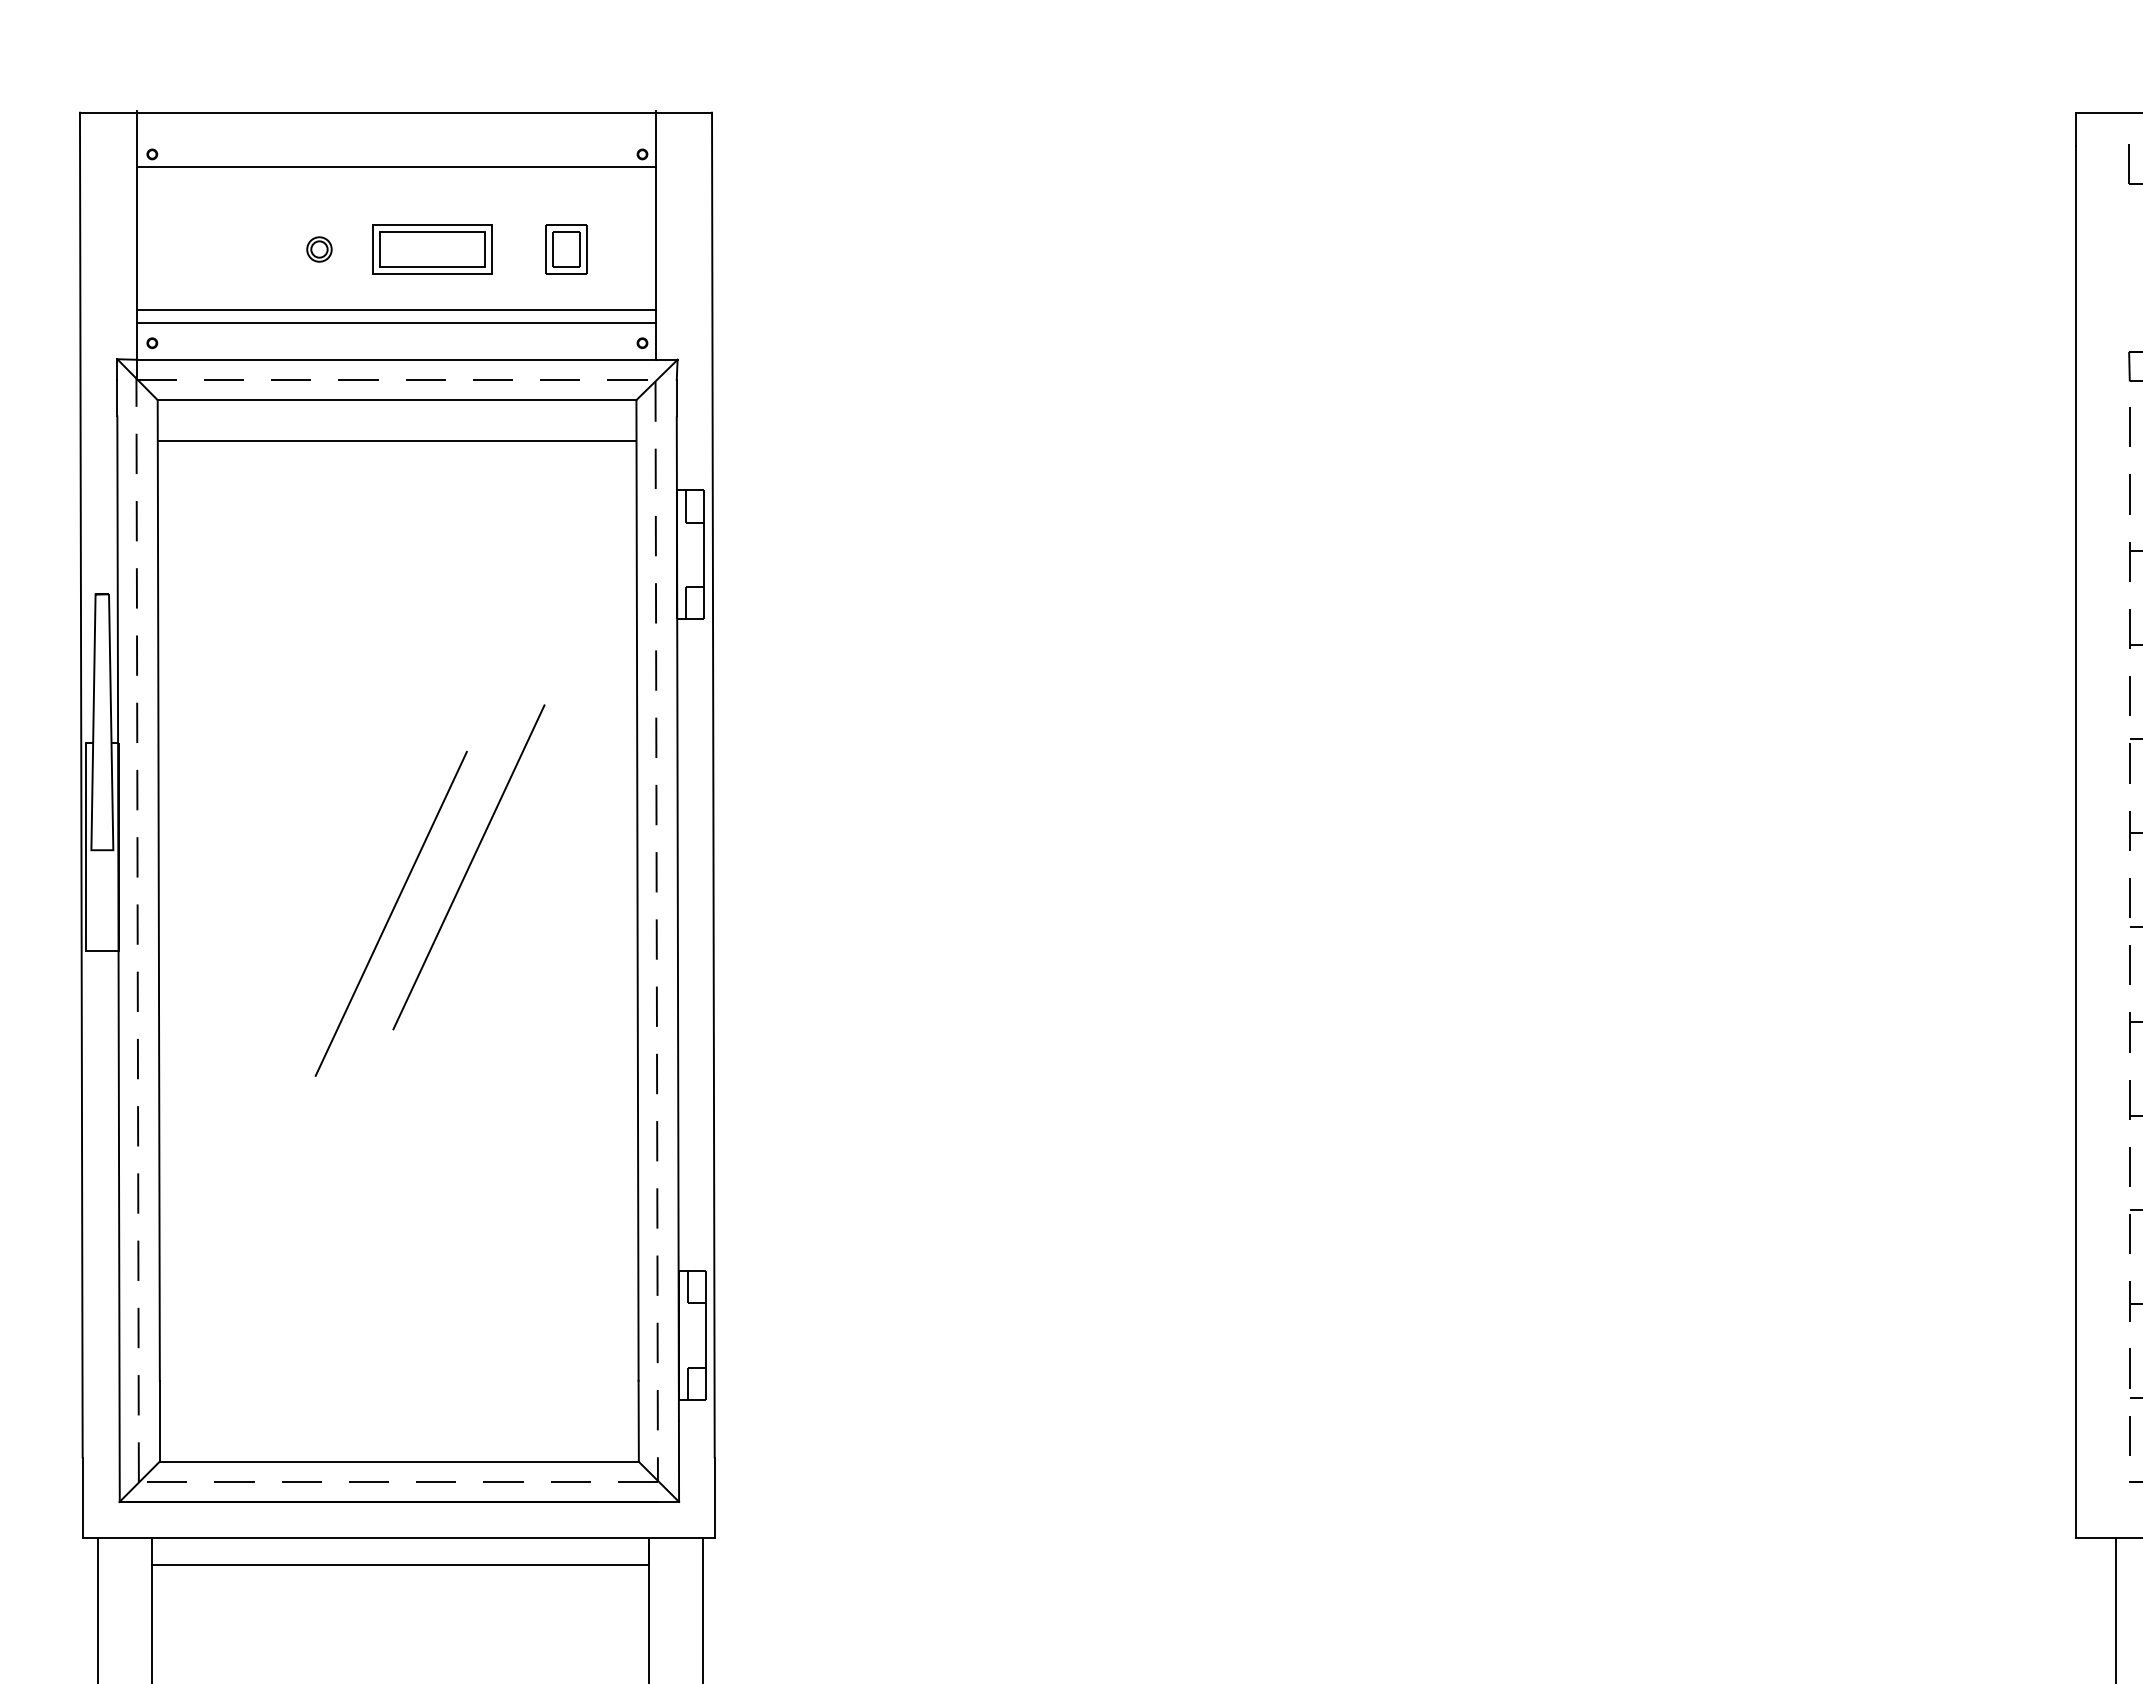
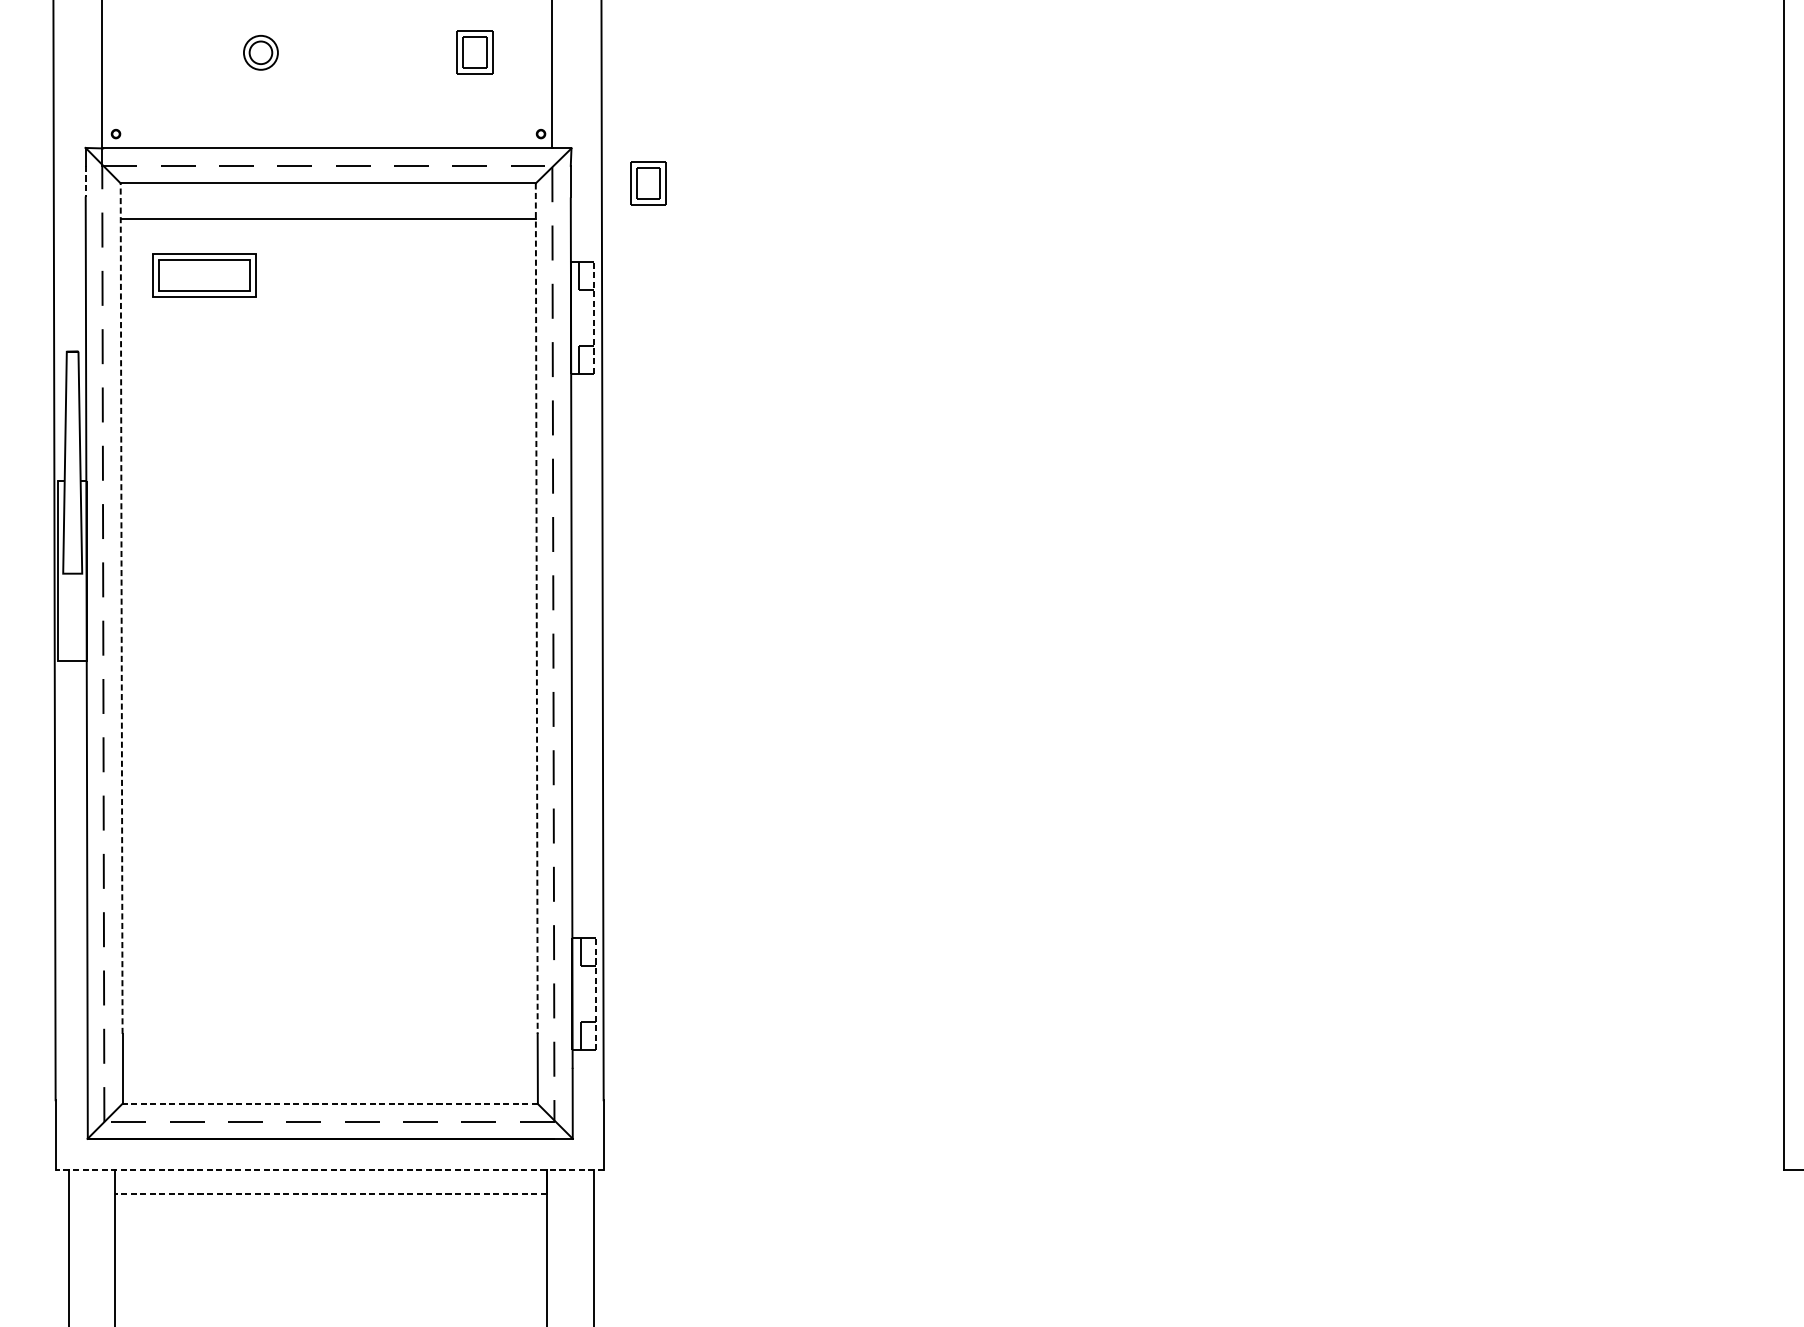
part: (319, 249) -> (260, 52), size x1.6
part: (432, 249) -> (204, 275), moved
line: (395, 310) -> (326, 105), removed
line: (395, 323) -> (326, 116), removed
line: (117, 398) -> (85, 181), solid -> dashed
part: (766, 400) -> (648, 183), added
line: (704, 554) -> (594, 317), solid -> dashed
line: (468, 867) -> (390, 588), removed
line: (158, 890) -> (121, 608), solid -> dashed
line: (637, 891) -> (536, 609), solid -> dashed
line: (390, 913) -> (322, 628), removed
line: (705, 1335) -> (595, 994), solid -> dashed
line: (399, 1461) -> (330, 1103), solid -> dashed
line: (398, 1538) -> (329, 1170), solid -> dashed
line: (400, 1565) -> (331, 1193), solid -> dashed

